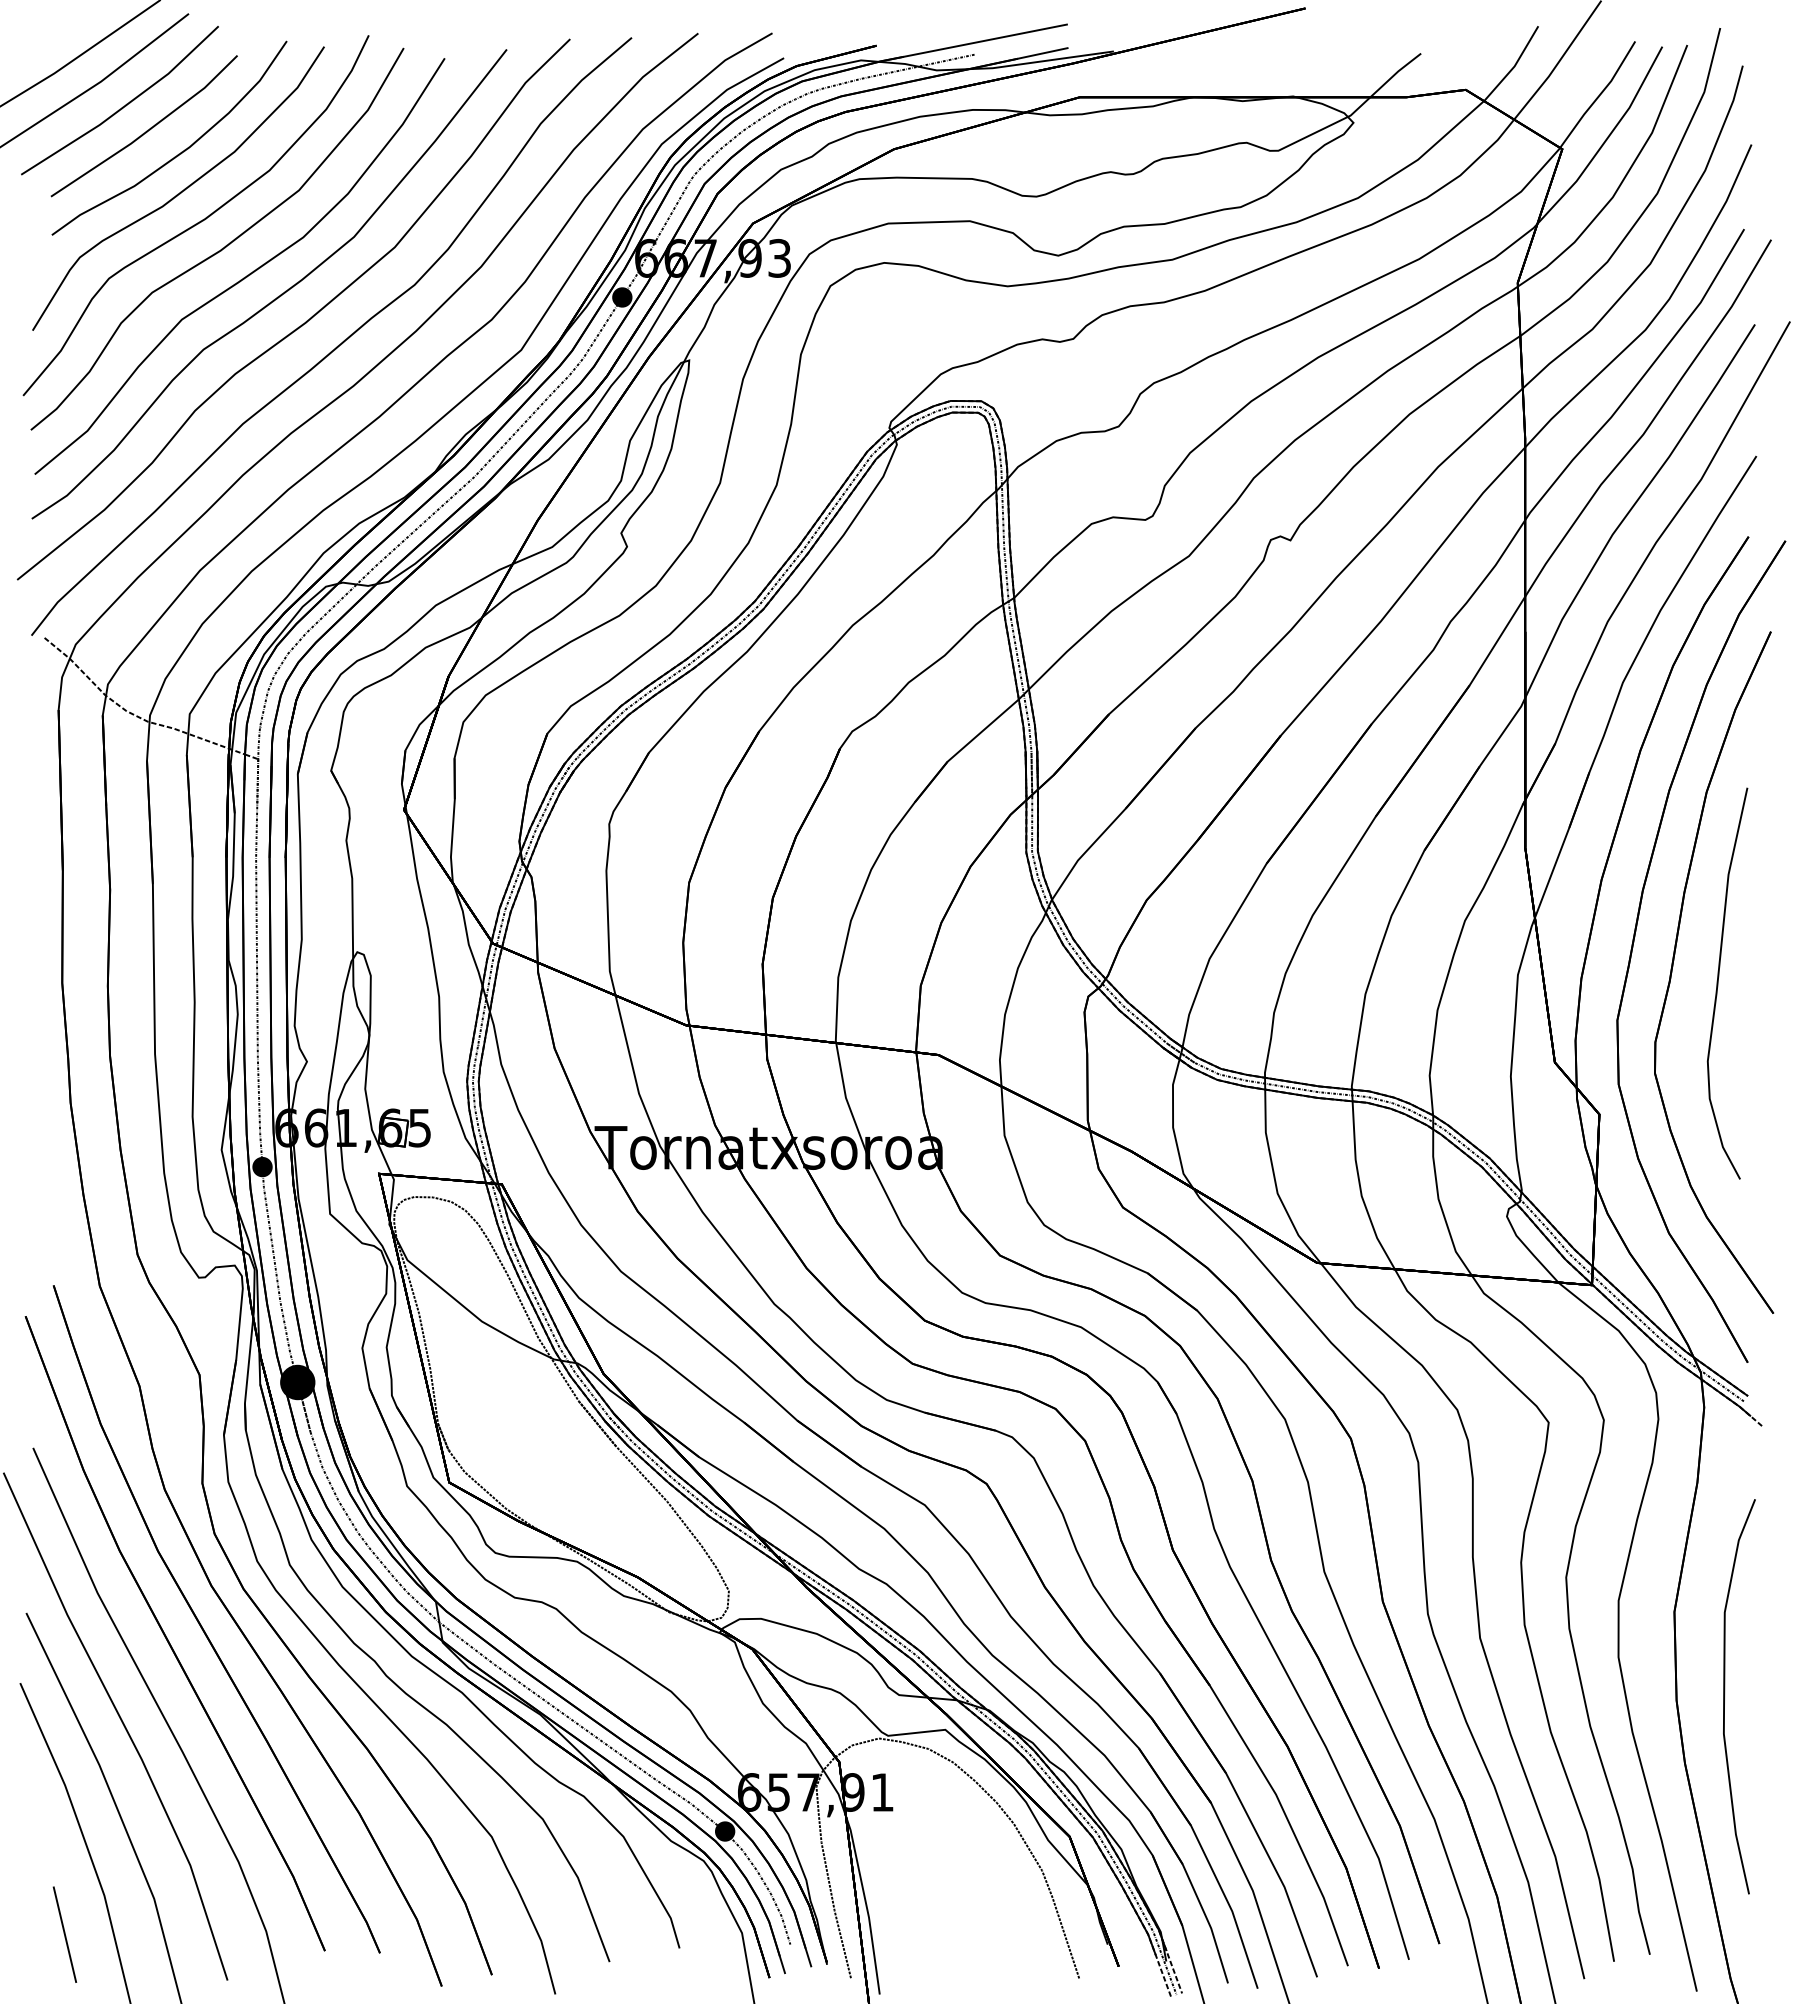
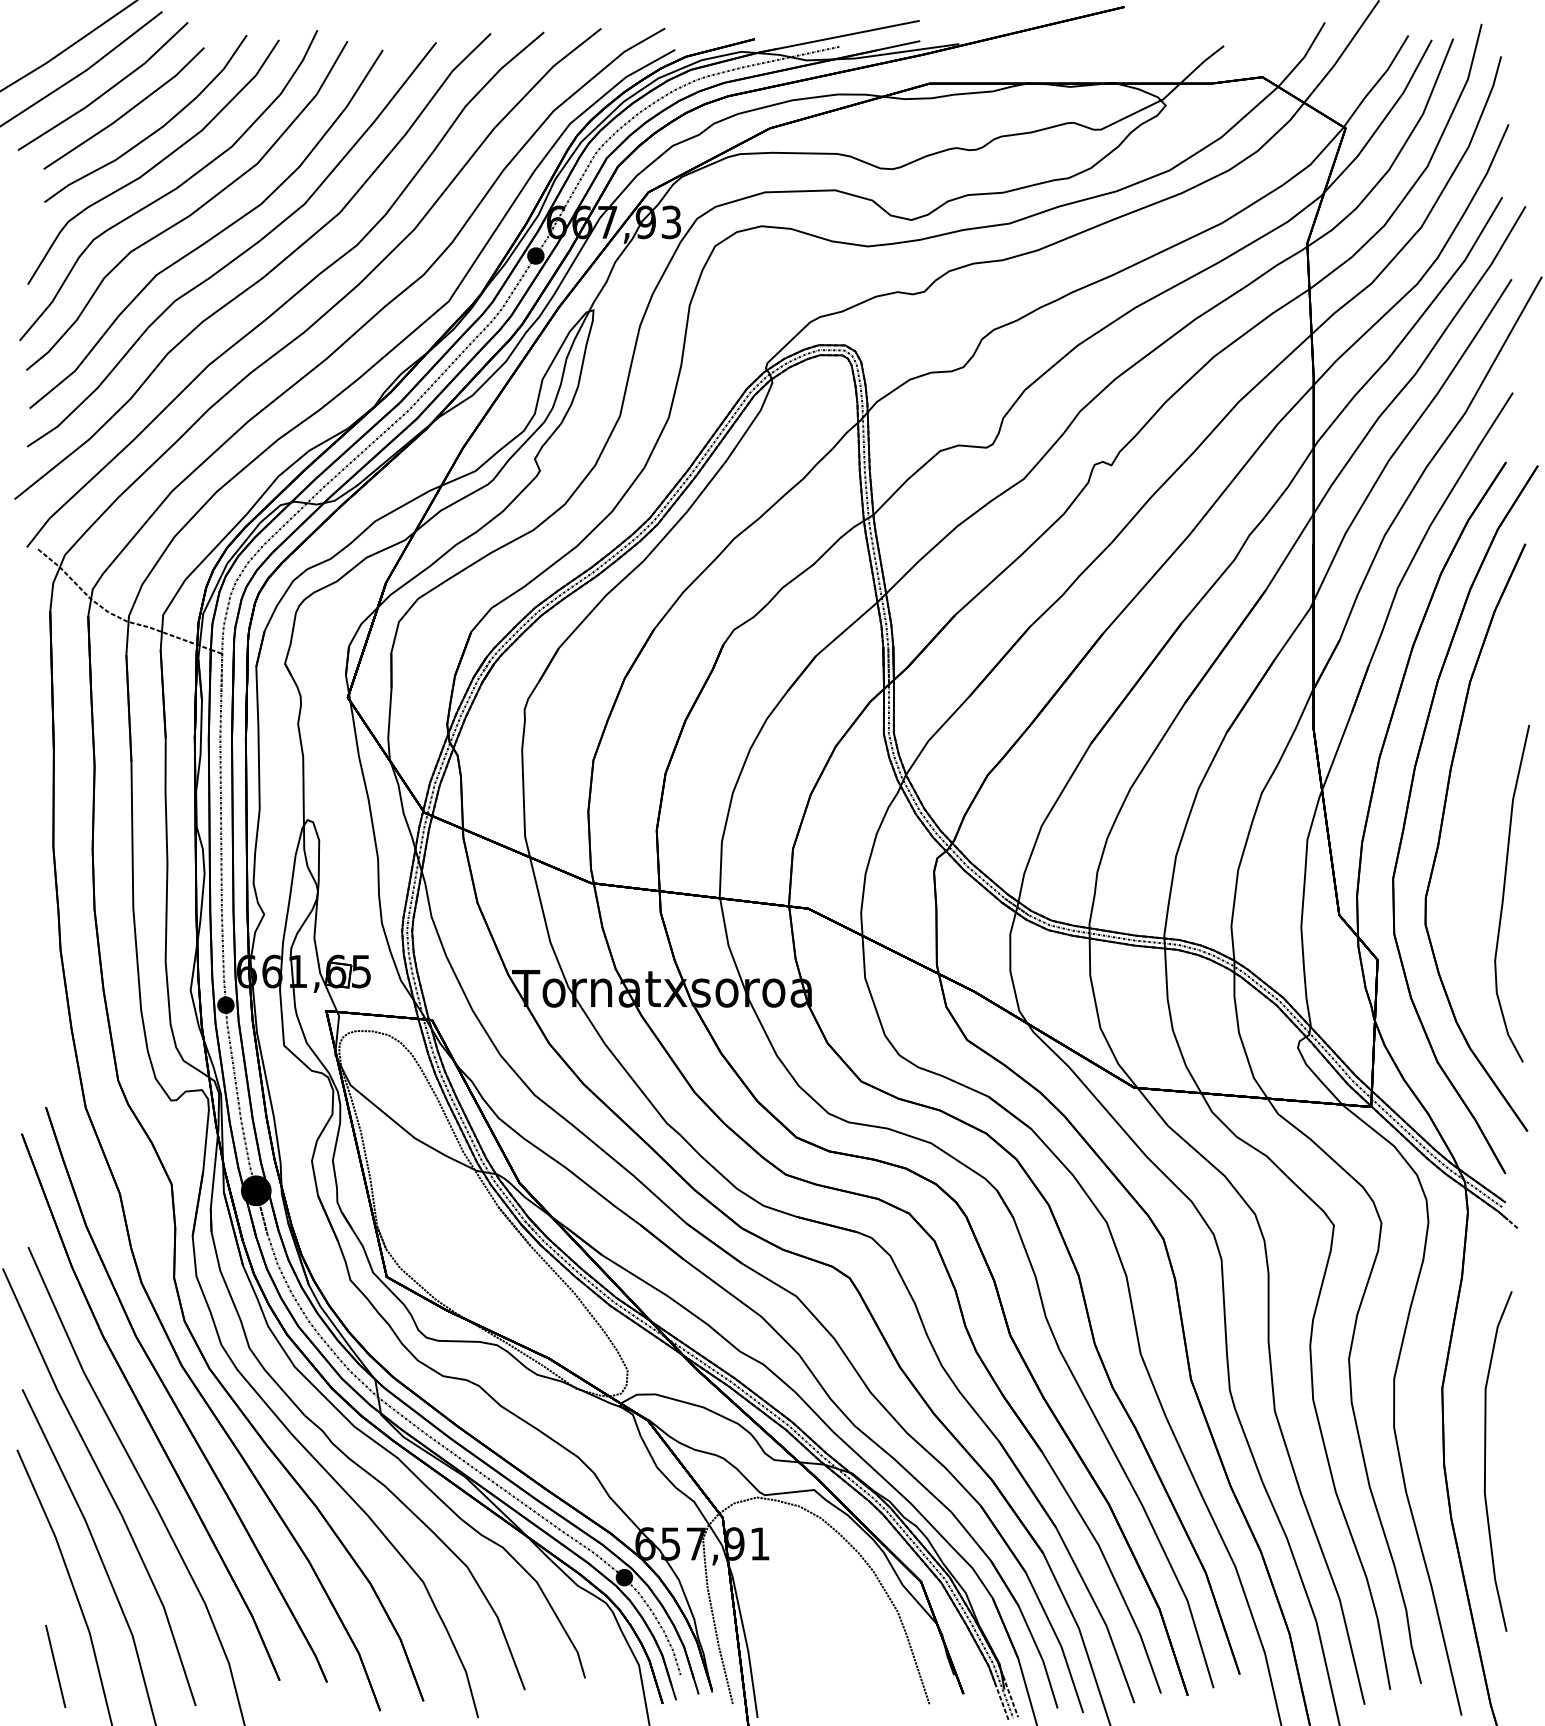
part: (1718, 983) -> (1504, 893), moved

